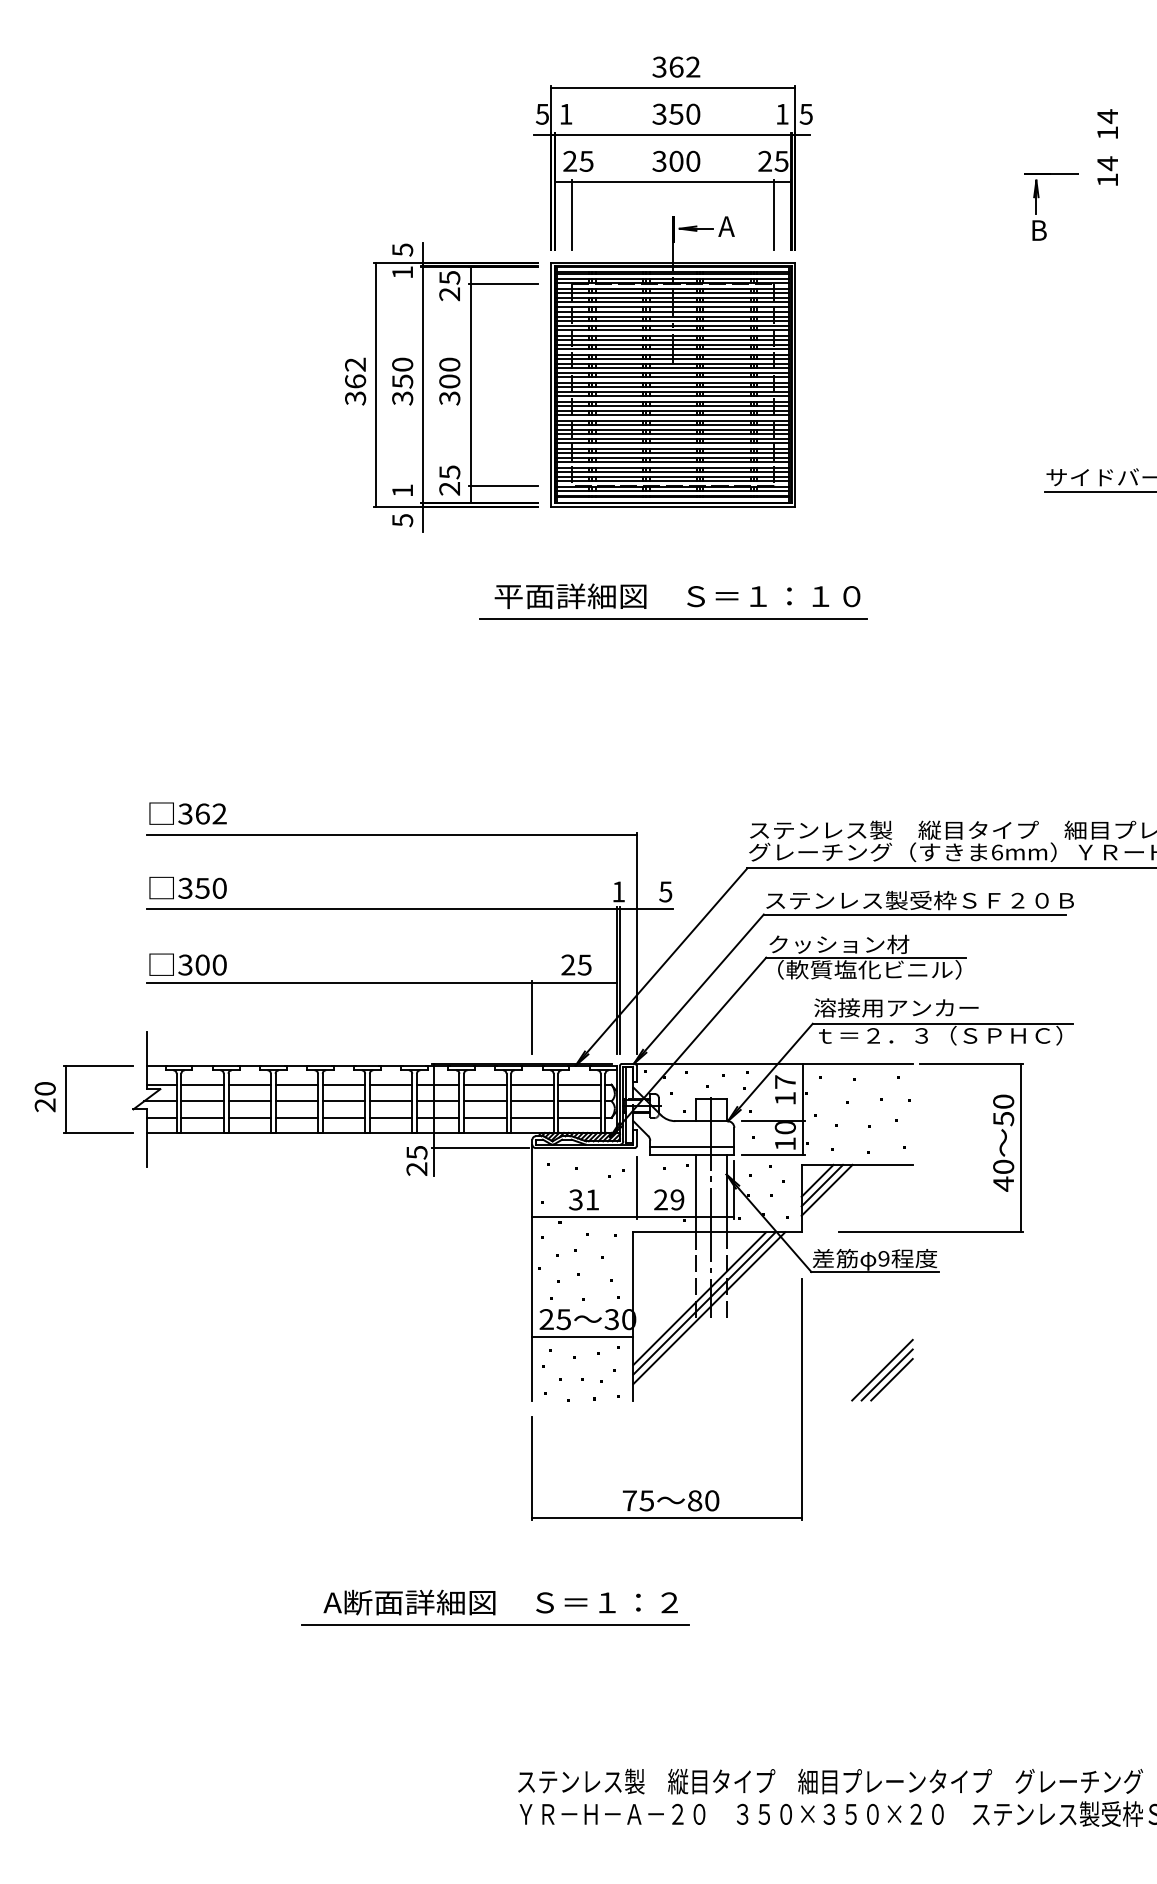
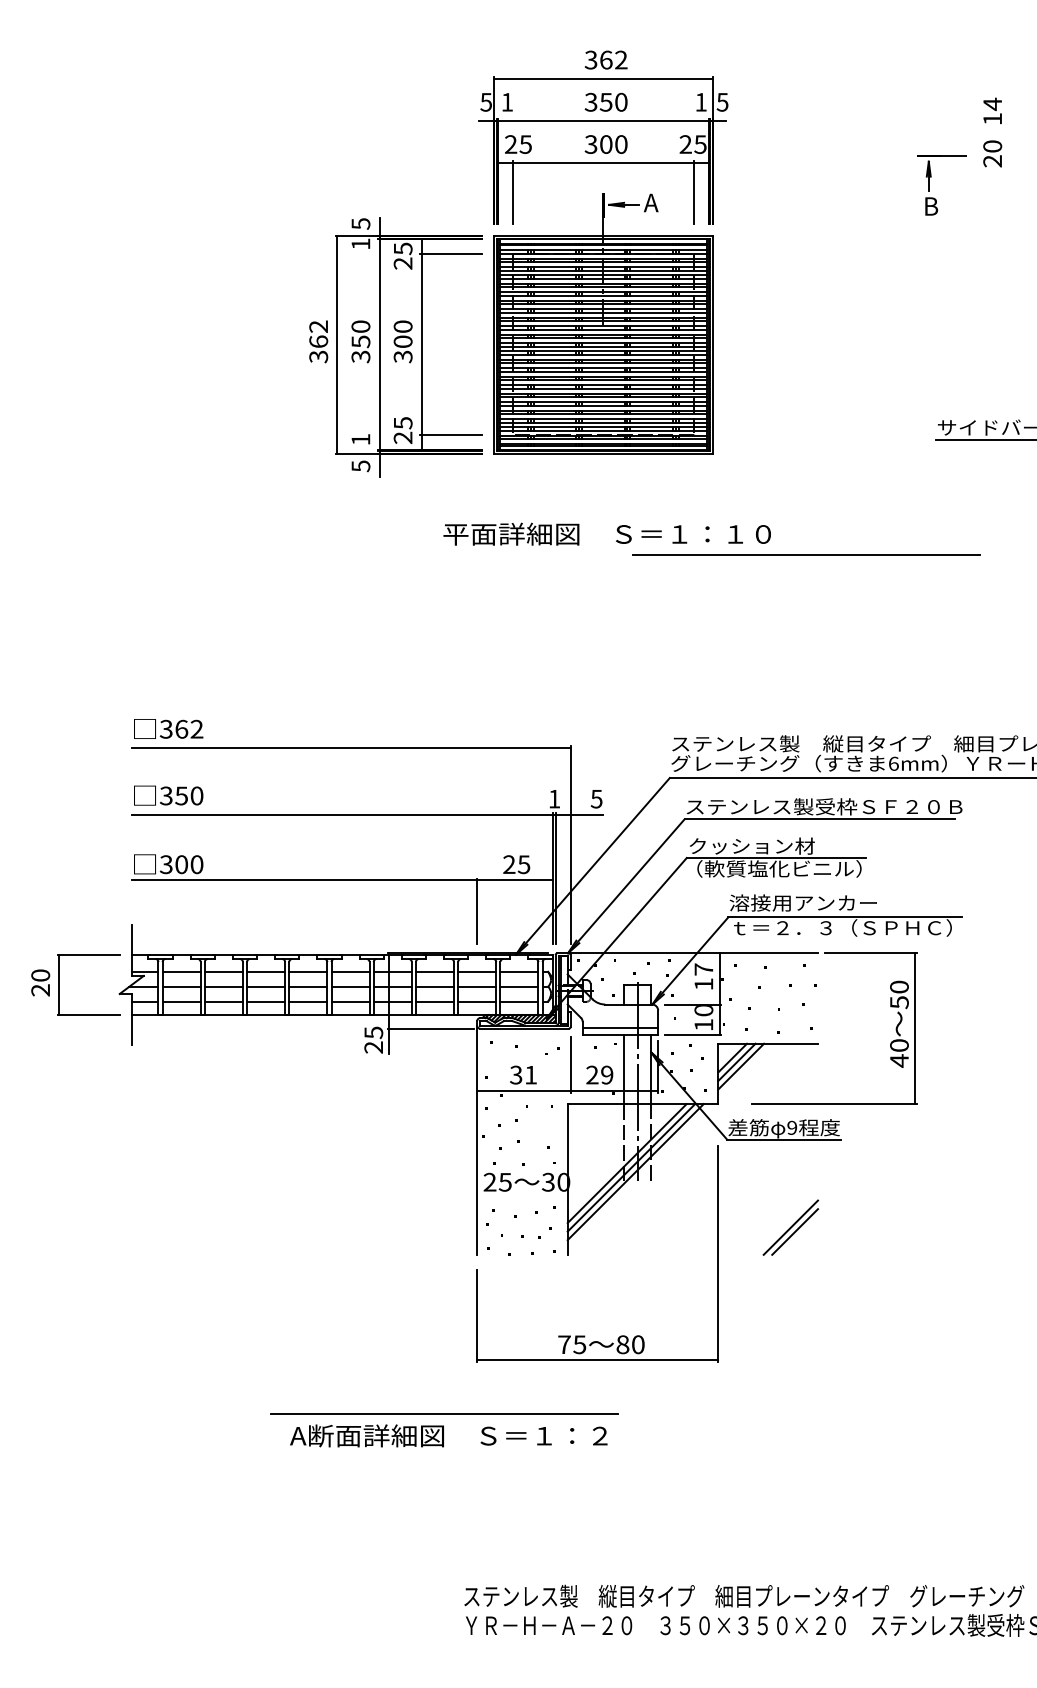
text: (1107, 171) -> (992, 153), 14 -> 20
line: (673, 618) -> (806, 554), moved
line: (582, 1336) -> (522, 1197), removed
line: (892, 1378) -> (799, 1235), removed
line: (495, 1624) -> (444, 1413), moved

